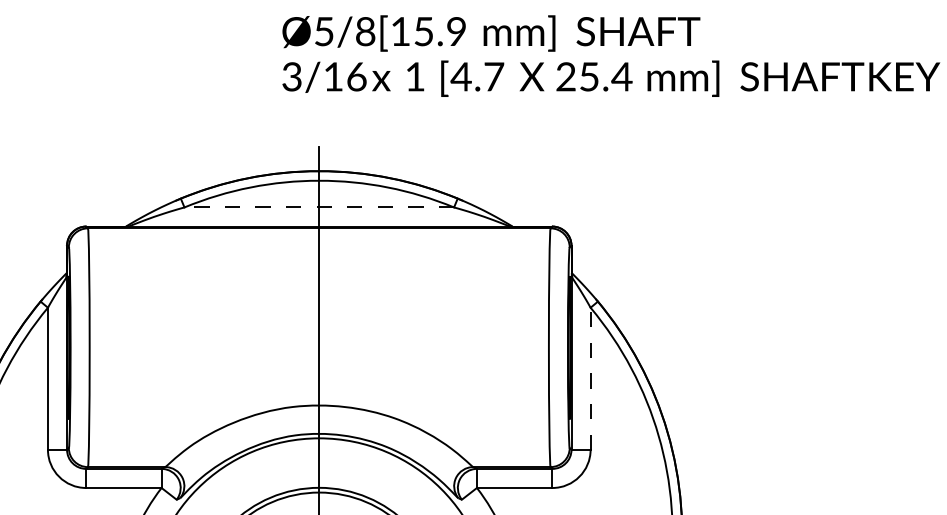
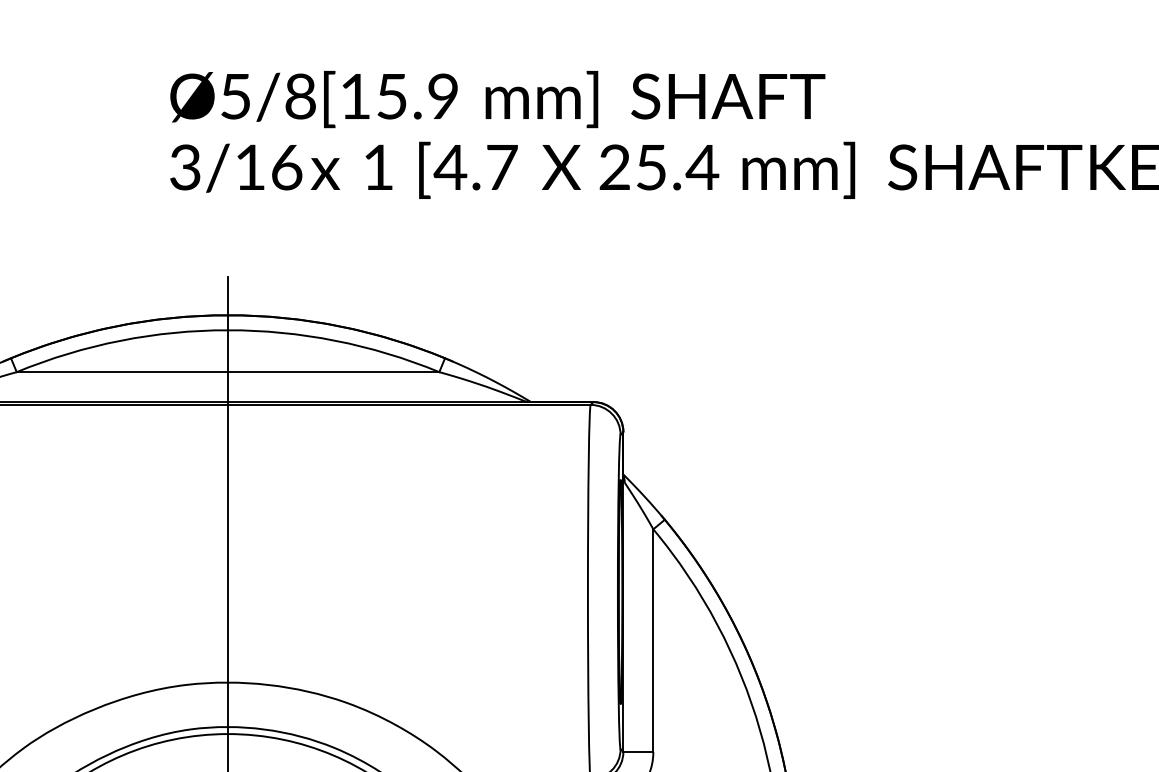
line: (319, 207) -> (228, 372), dashed -> solid
line: (590, 378) -> (653, 640), dashed -> solid

